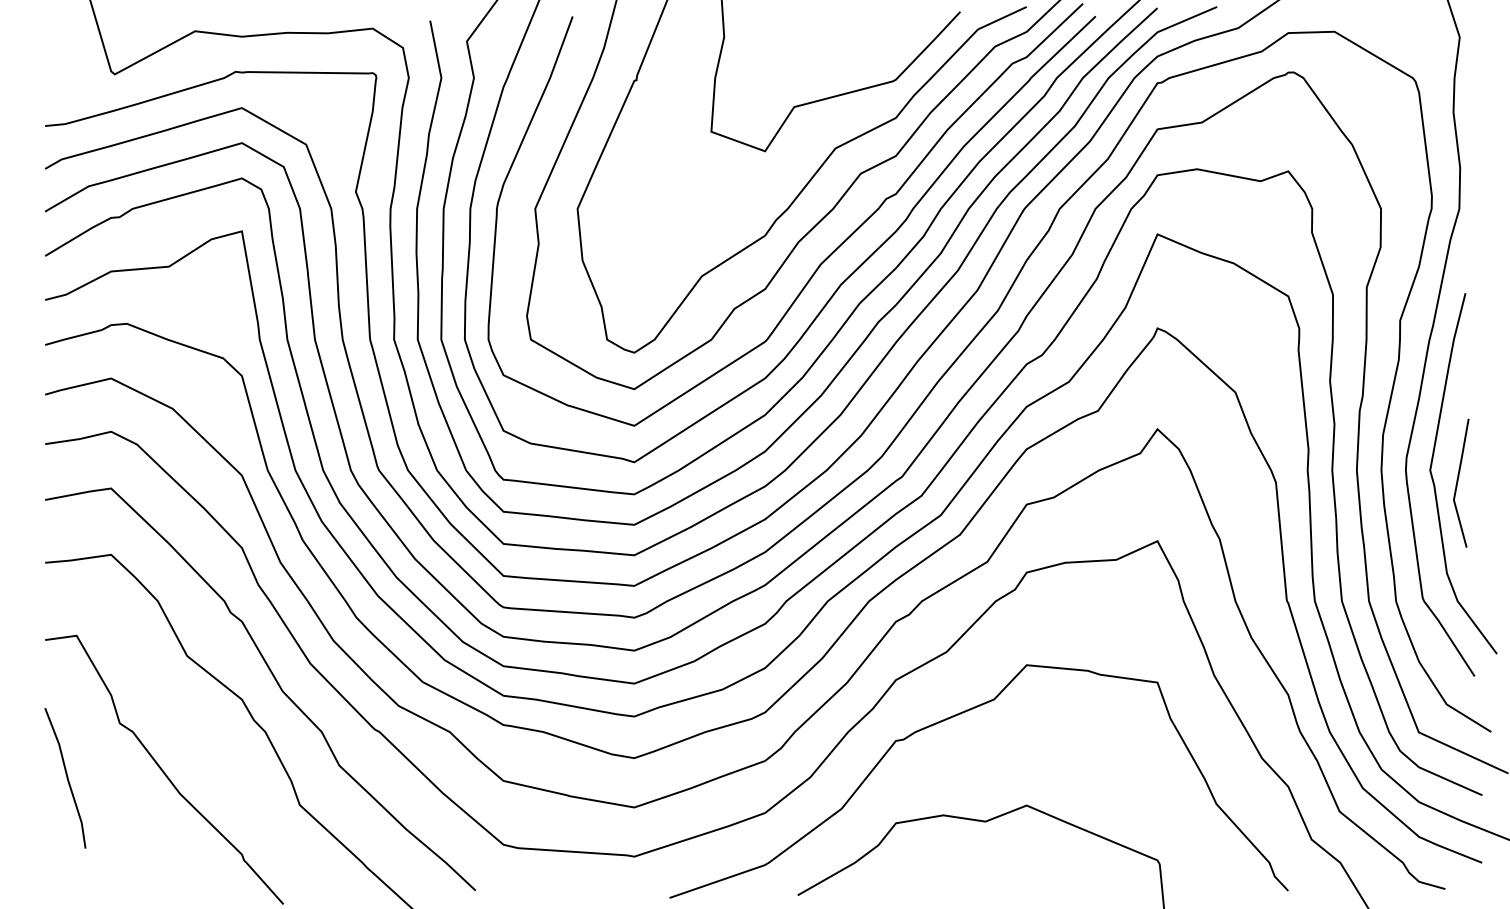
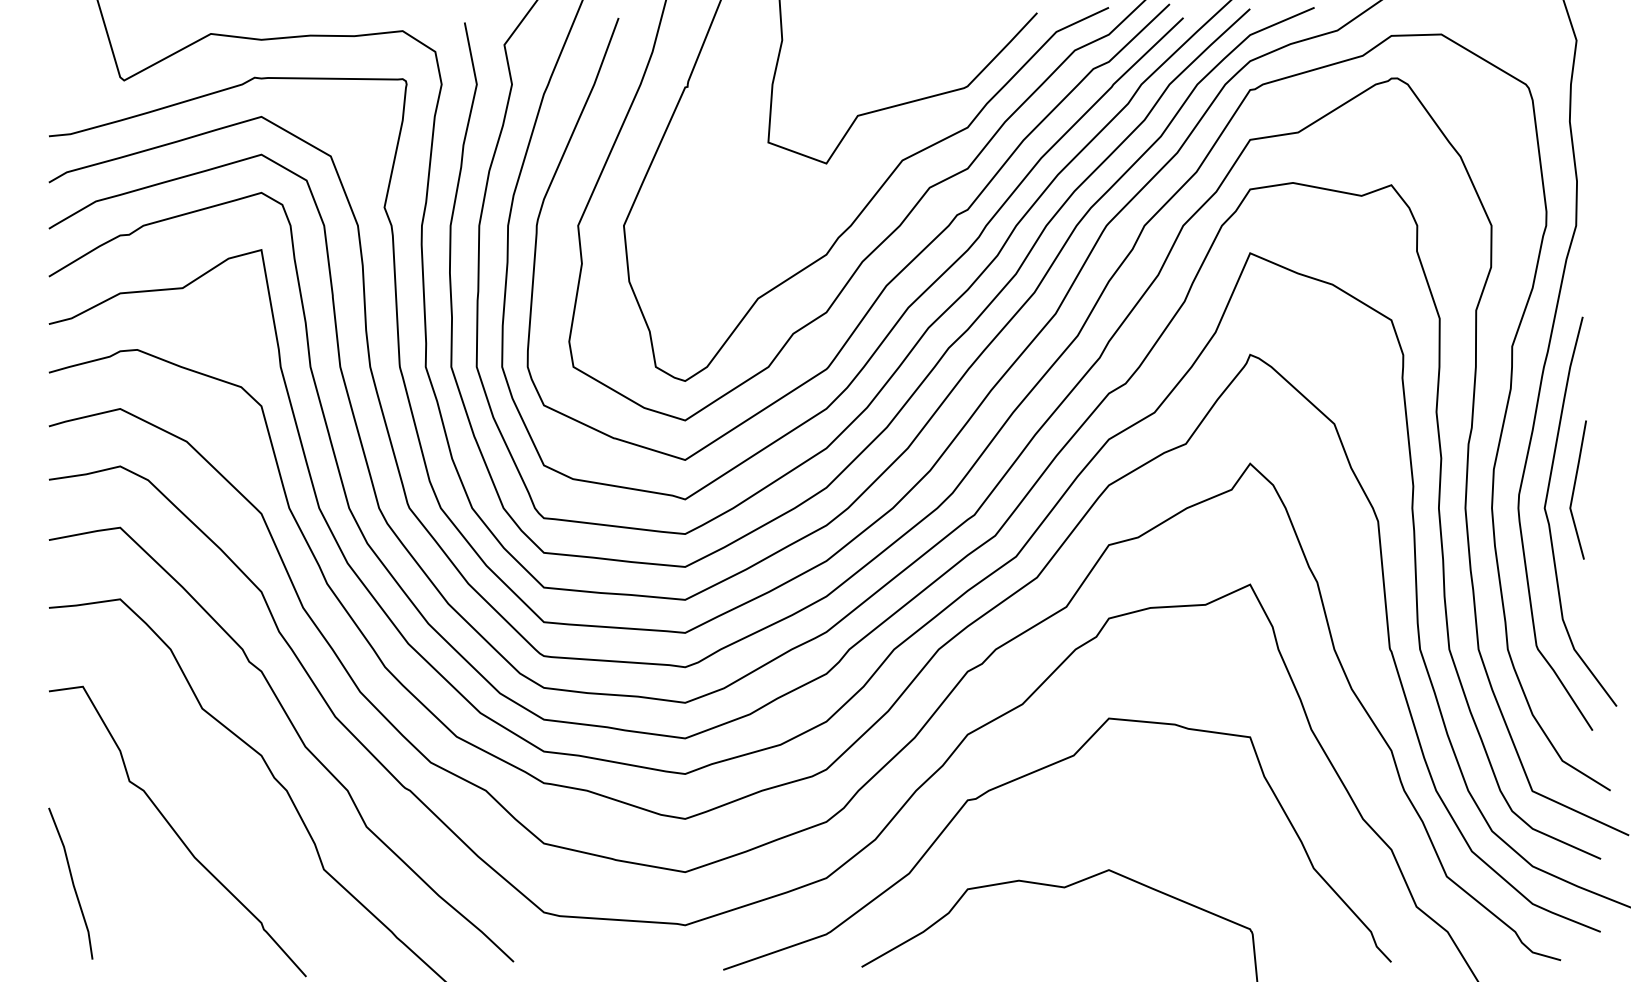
line: (1457, 482) -> (1574, 489), moved
line: (66, 778) -> (72, 883), moved

